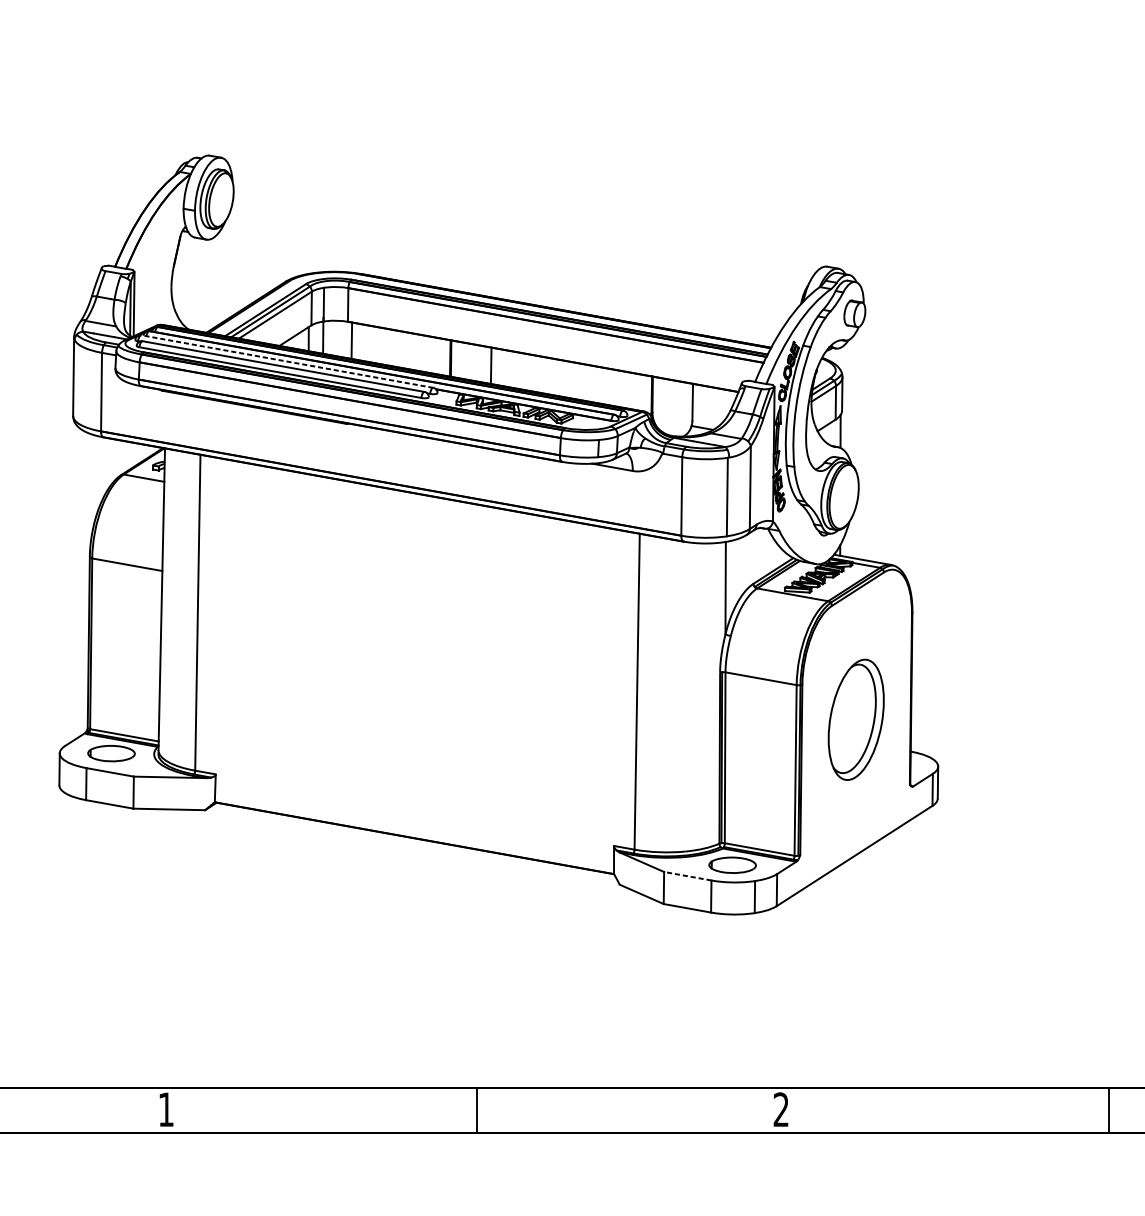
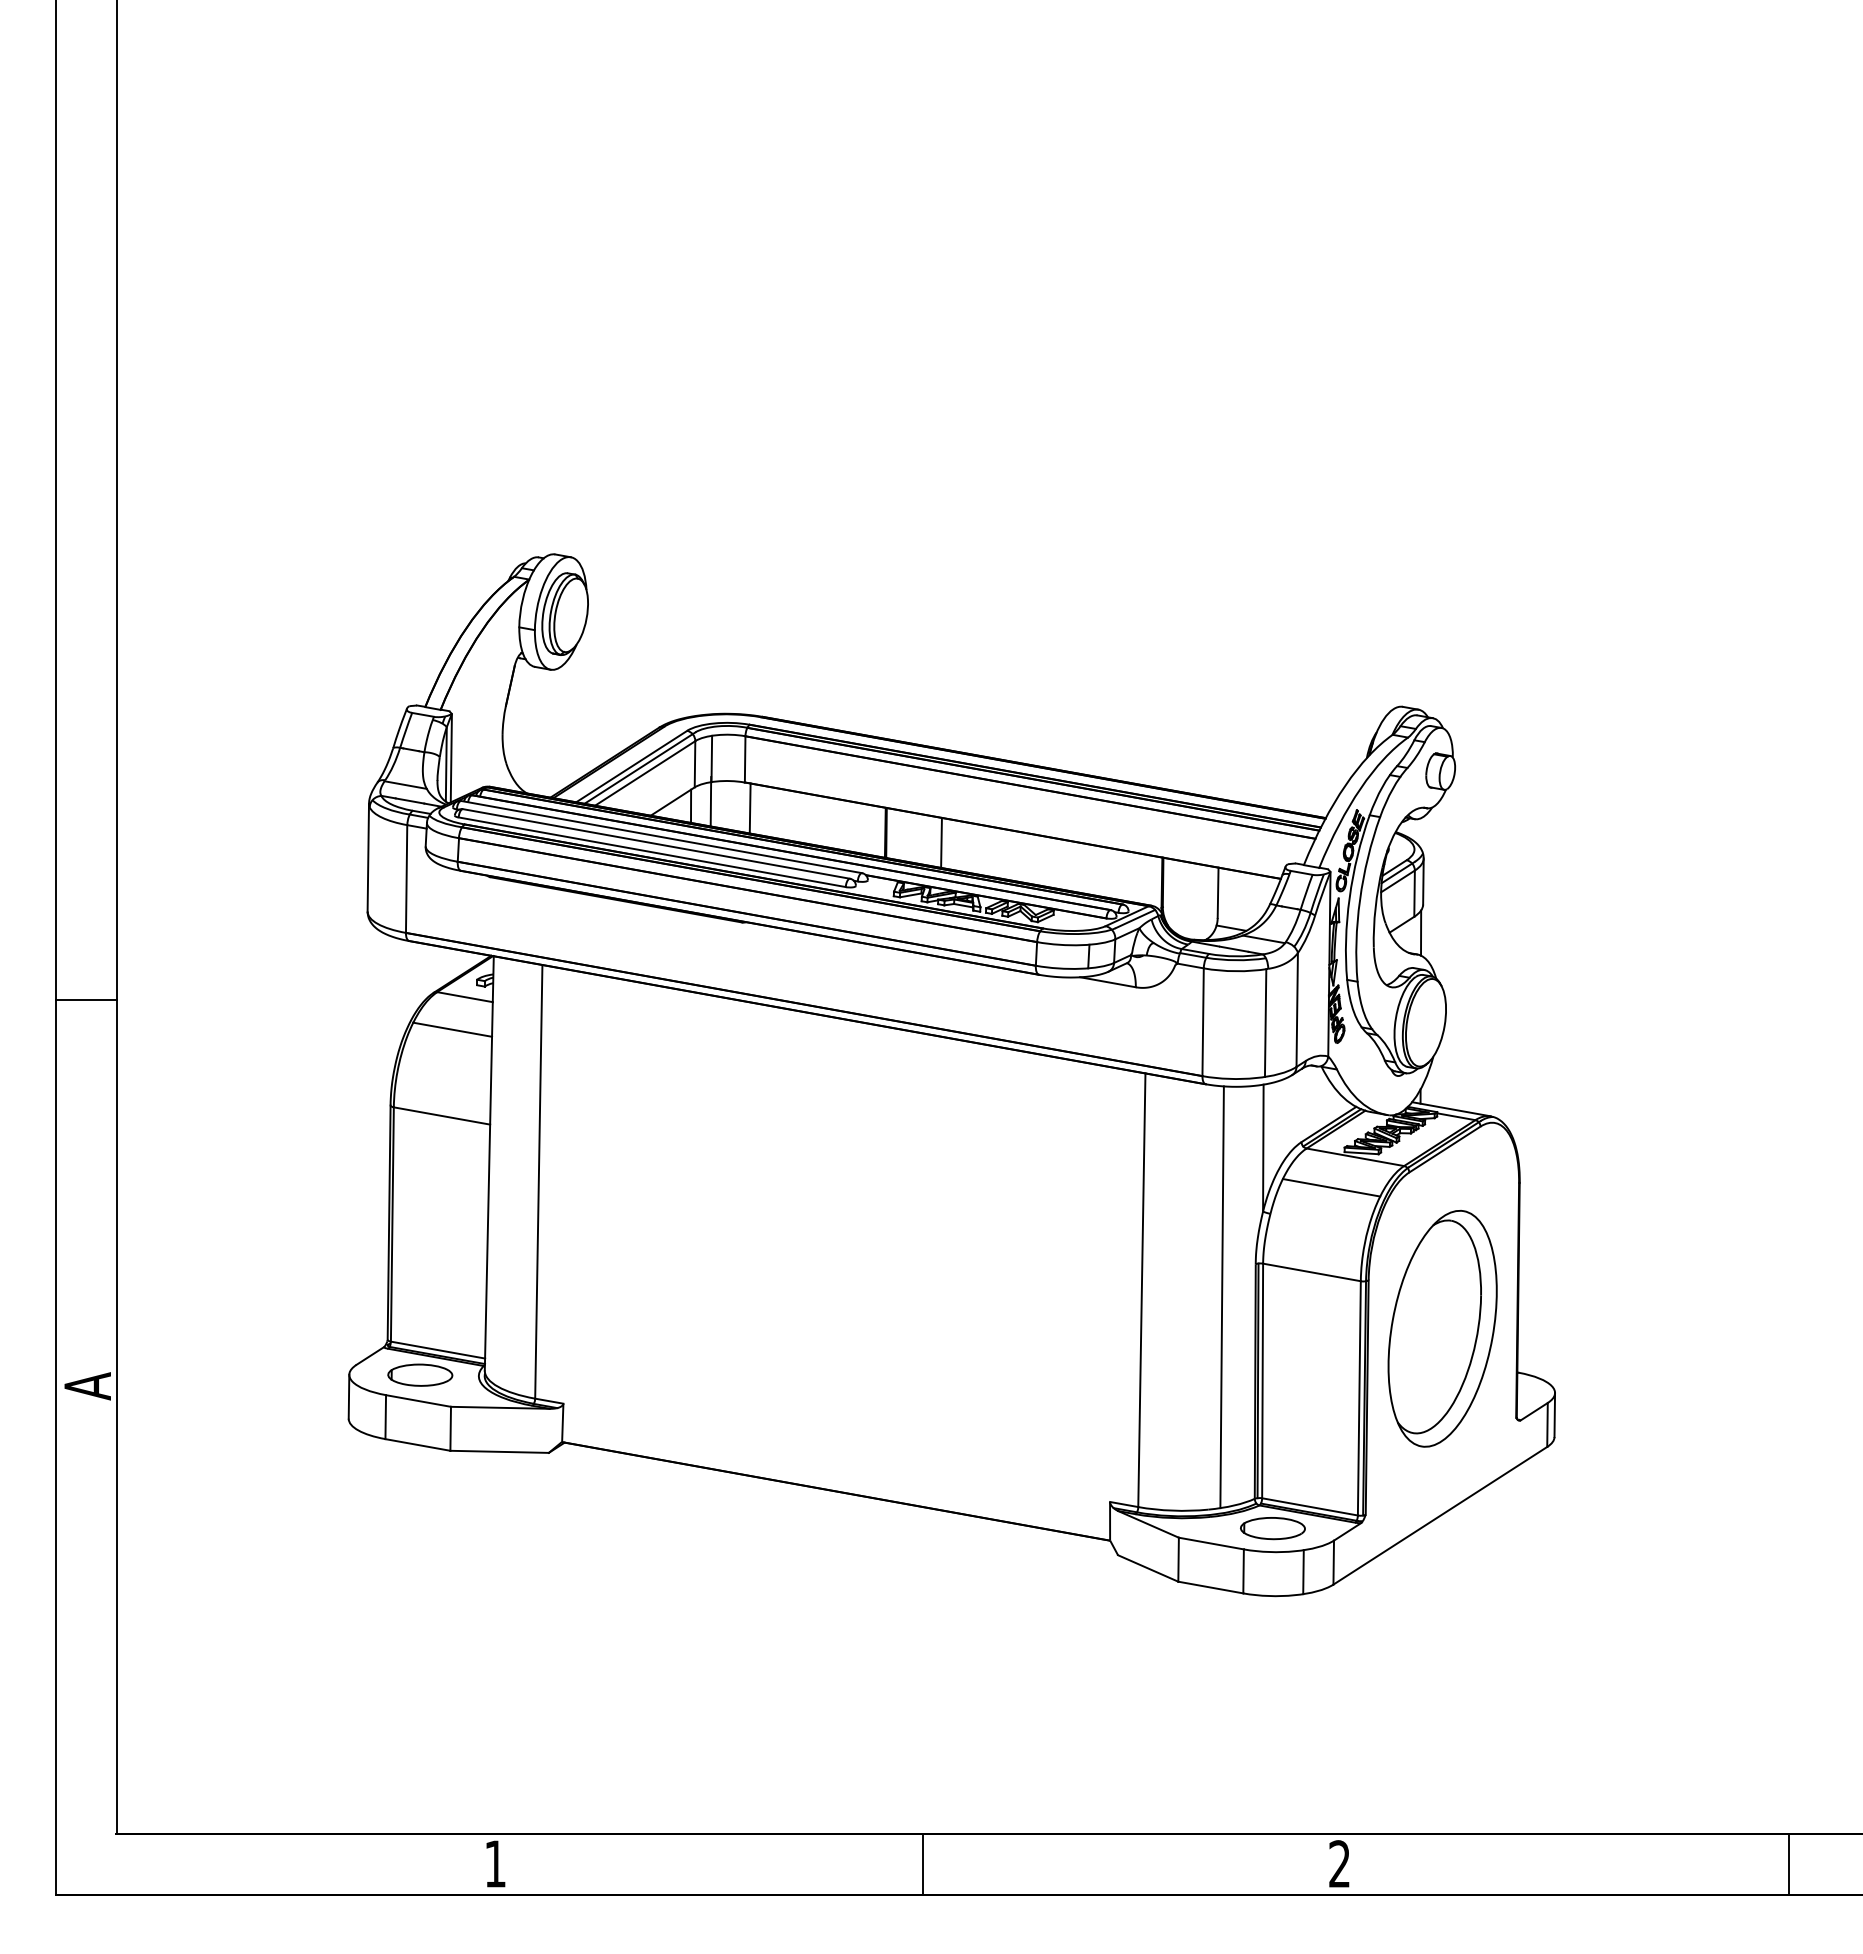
line: (287, 361) -> (661, 837), dashed -> solid
line: (134, 501) -> (452, 1029), added
line: (775, 616) -> (1331, 1187), added
line: (695, 696) -> (1221, 1297), added
part: (856, 719) -> (1442, 1328), size x1.43
line: (687, 876) -> (1210, 1543), dashed -> solid

